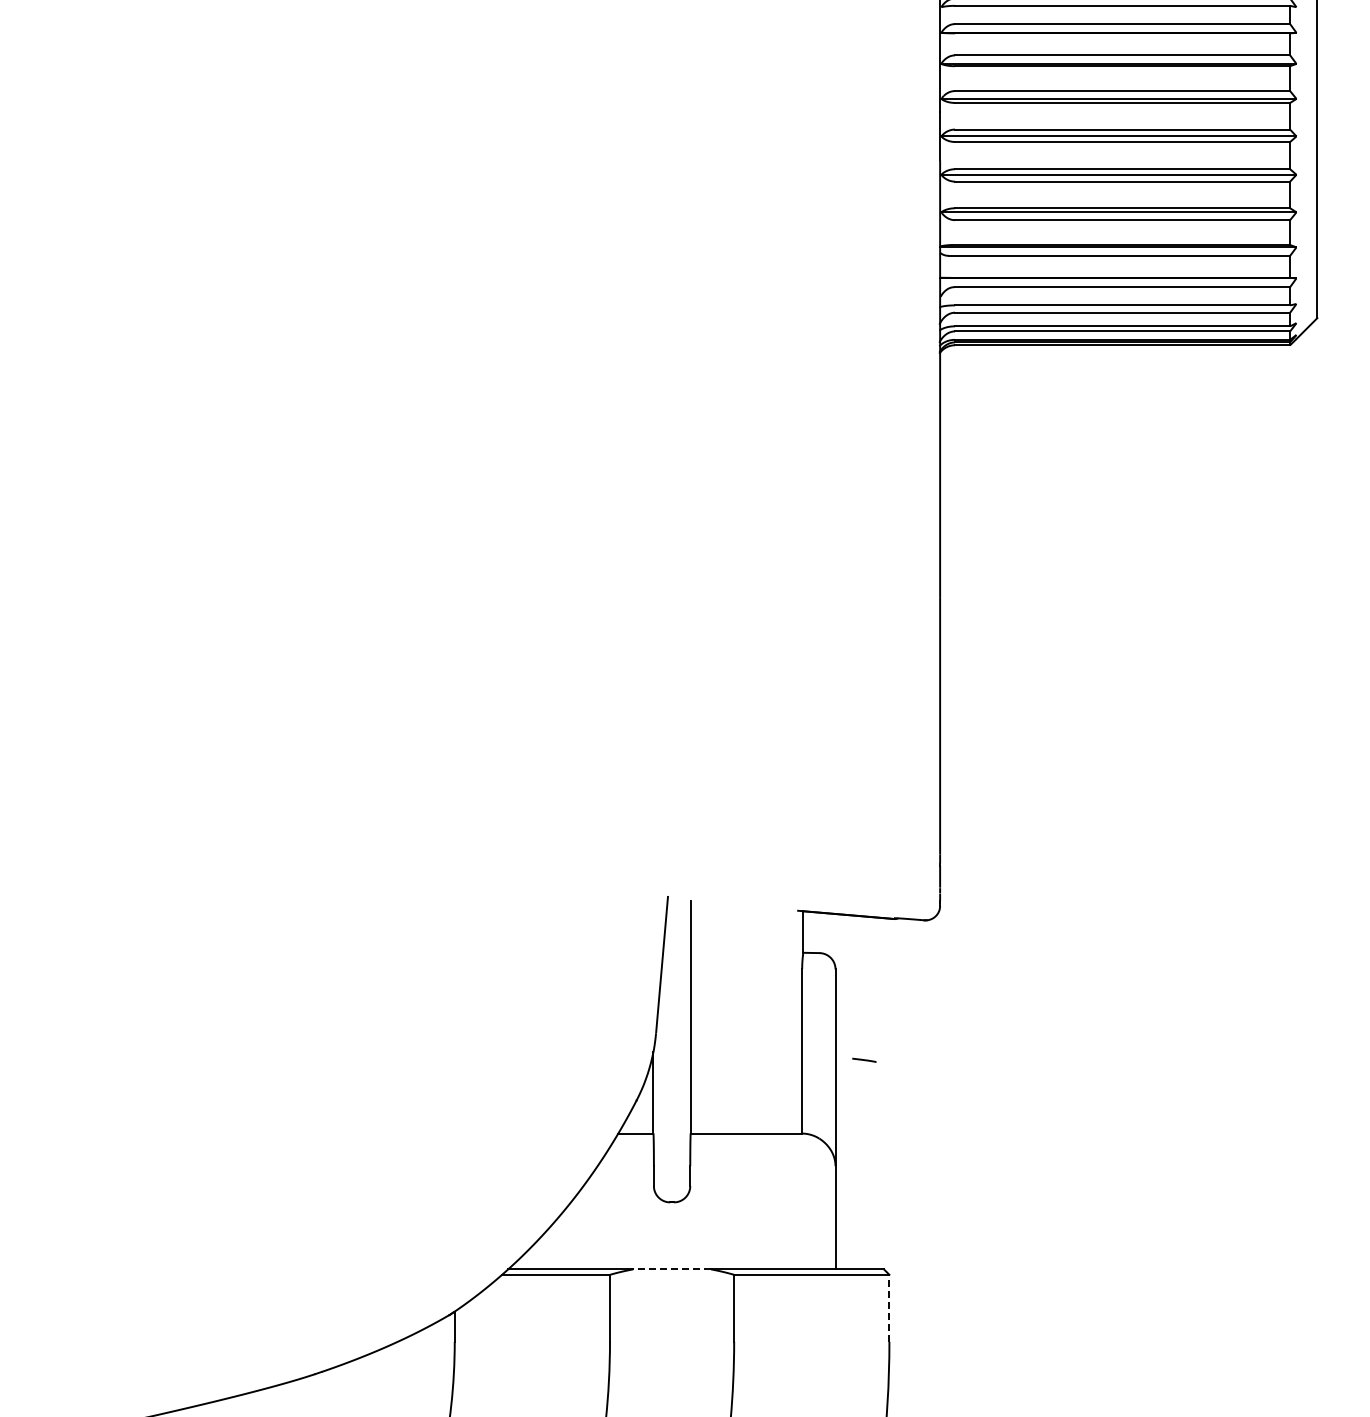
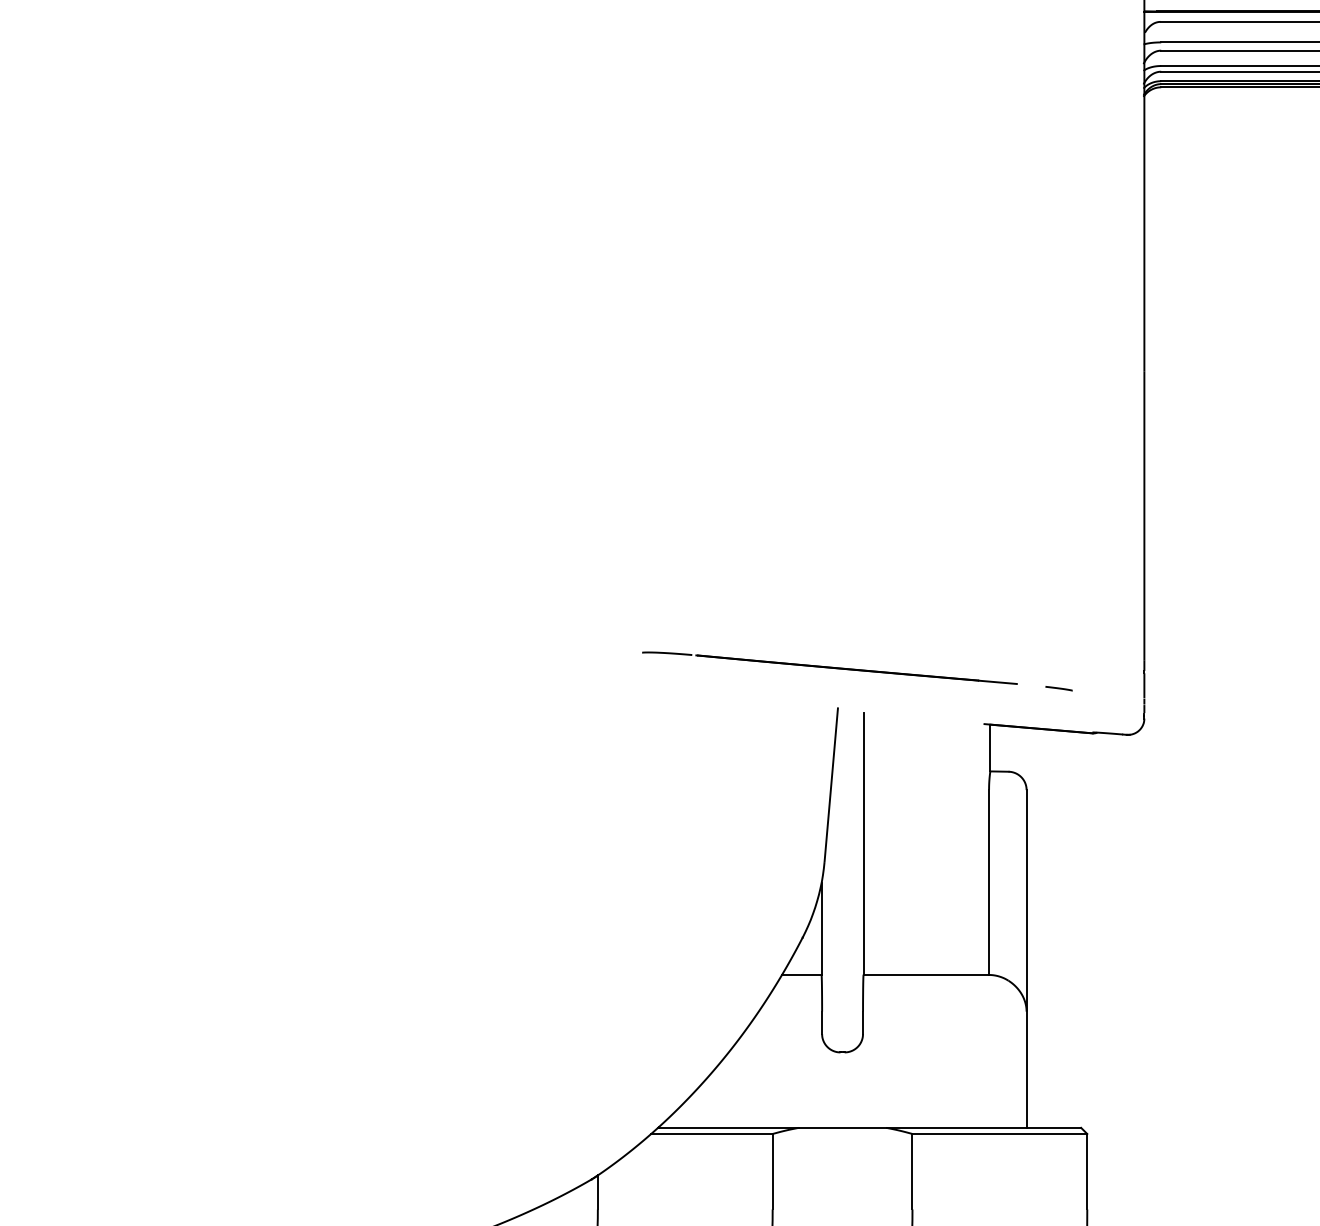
part: (660, 861) -> (829, 668), added
line: (864, 1059) -> (1059, 687), moved
line: (671, 1269) -> (841, 1128), dashed -> solid
line: (889, 1308) -> (1087, 1171), dashed -> solid

